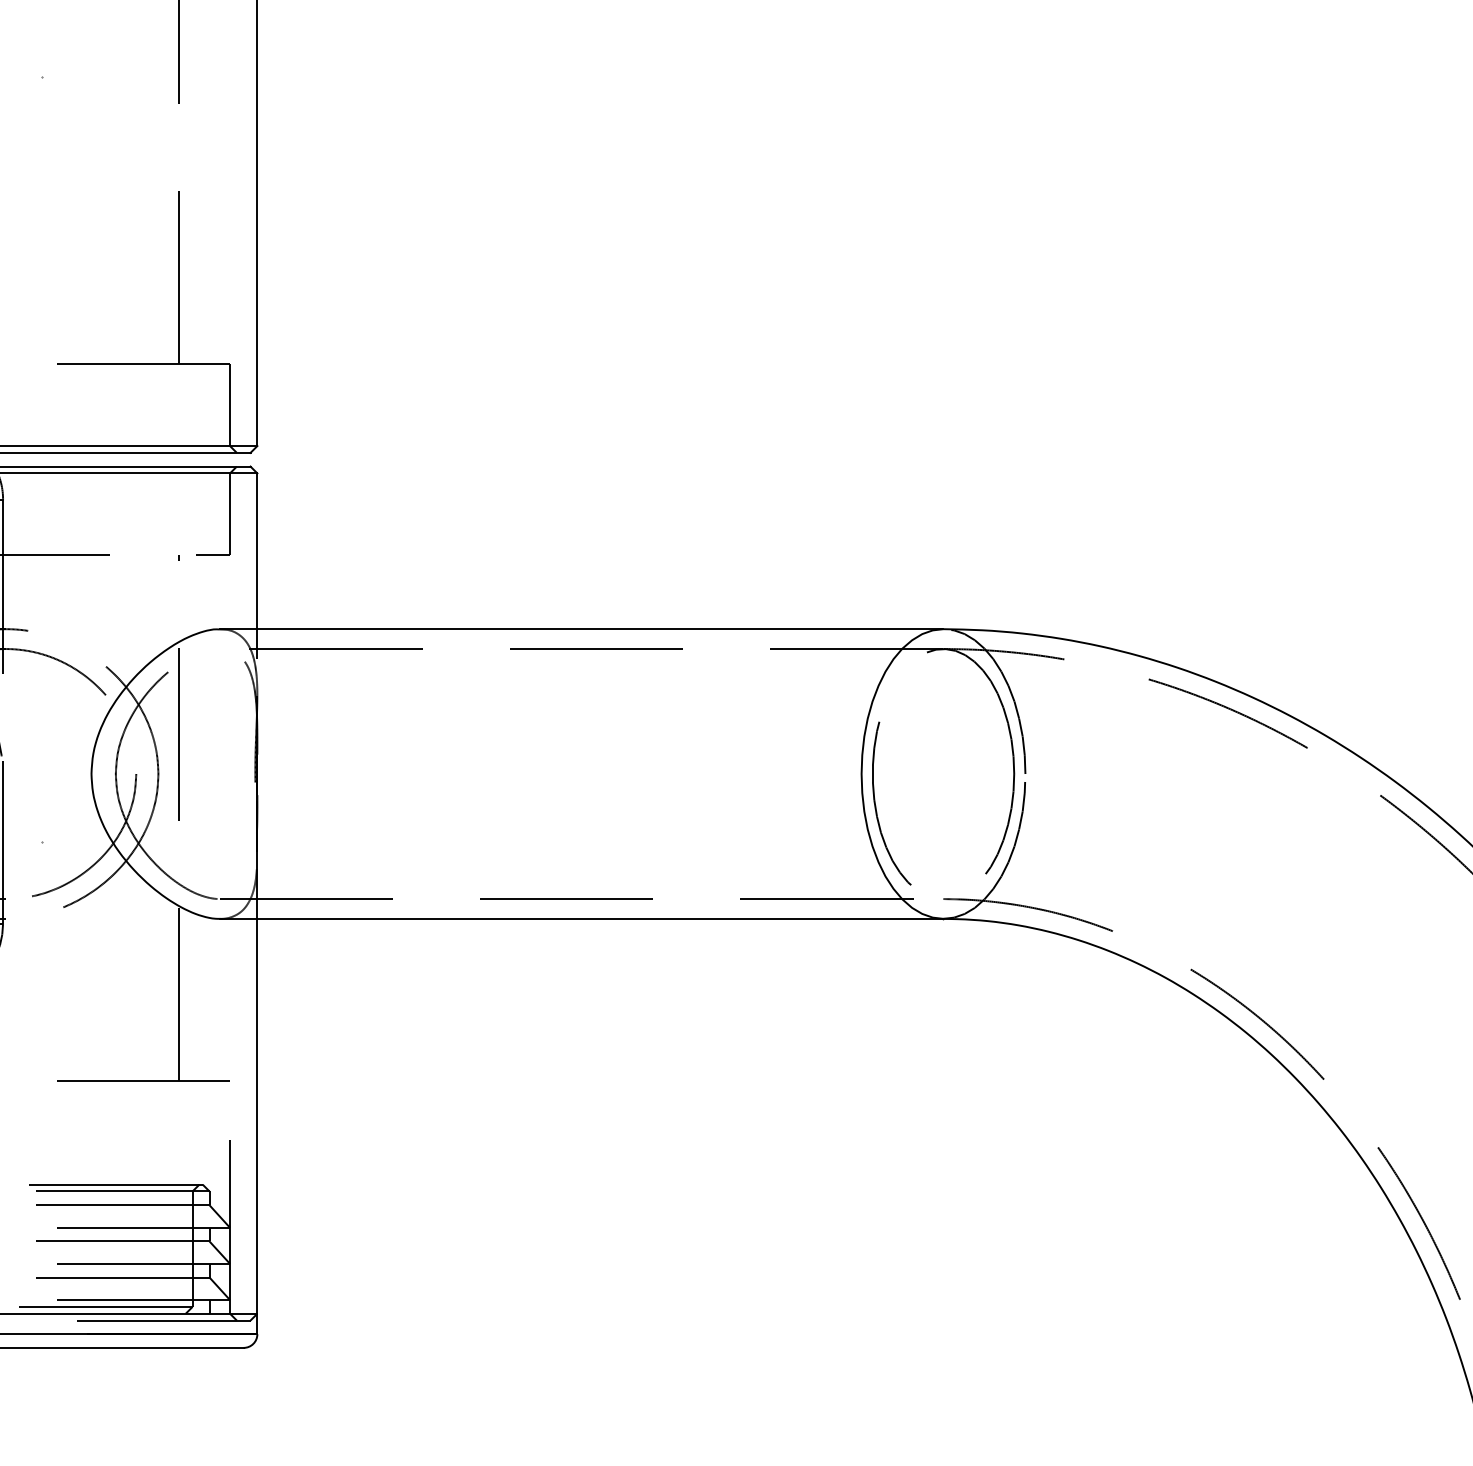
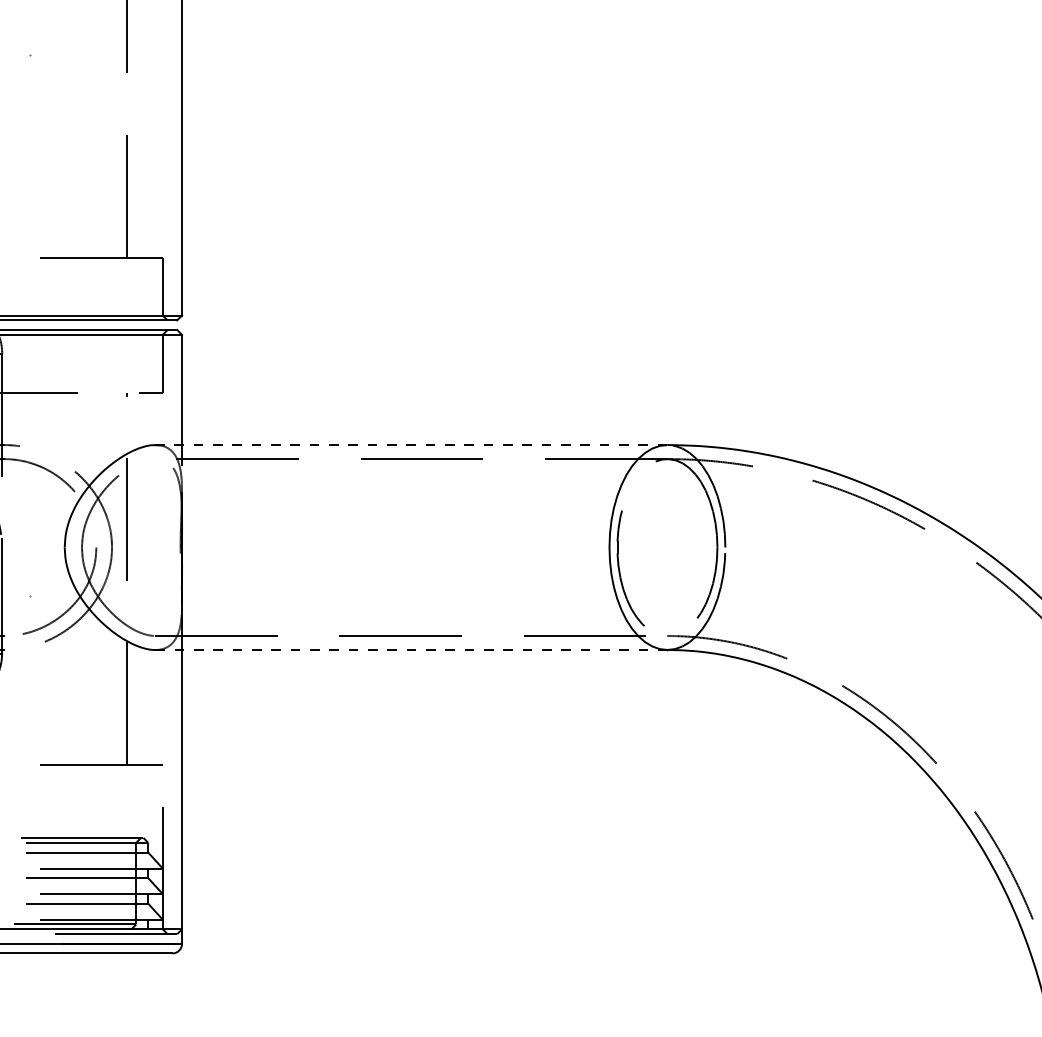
line: (581, 629) -> (411, 445), solid -> dashed
line: (581, 918) -> (411, 649), solid -> dashed

